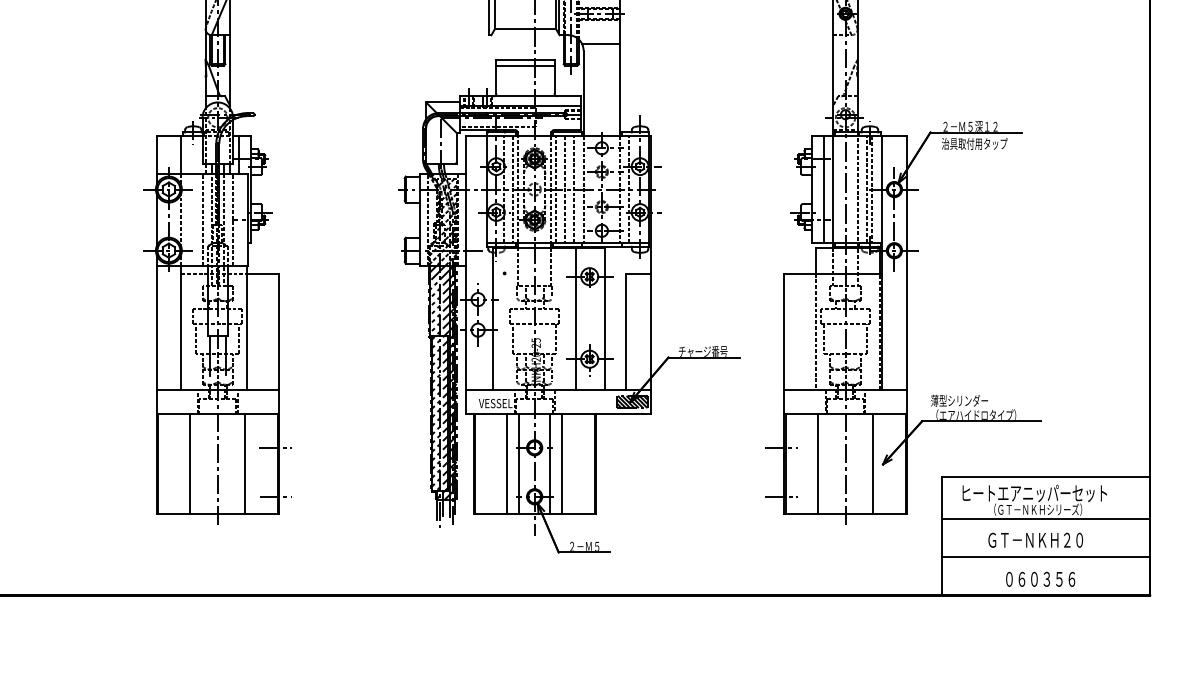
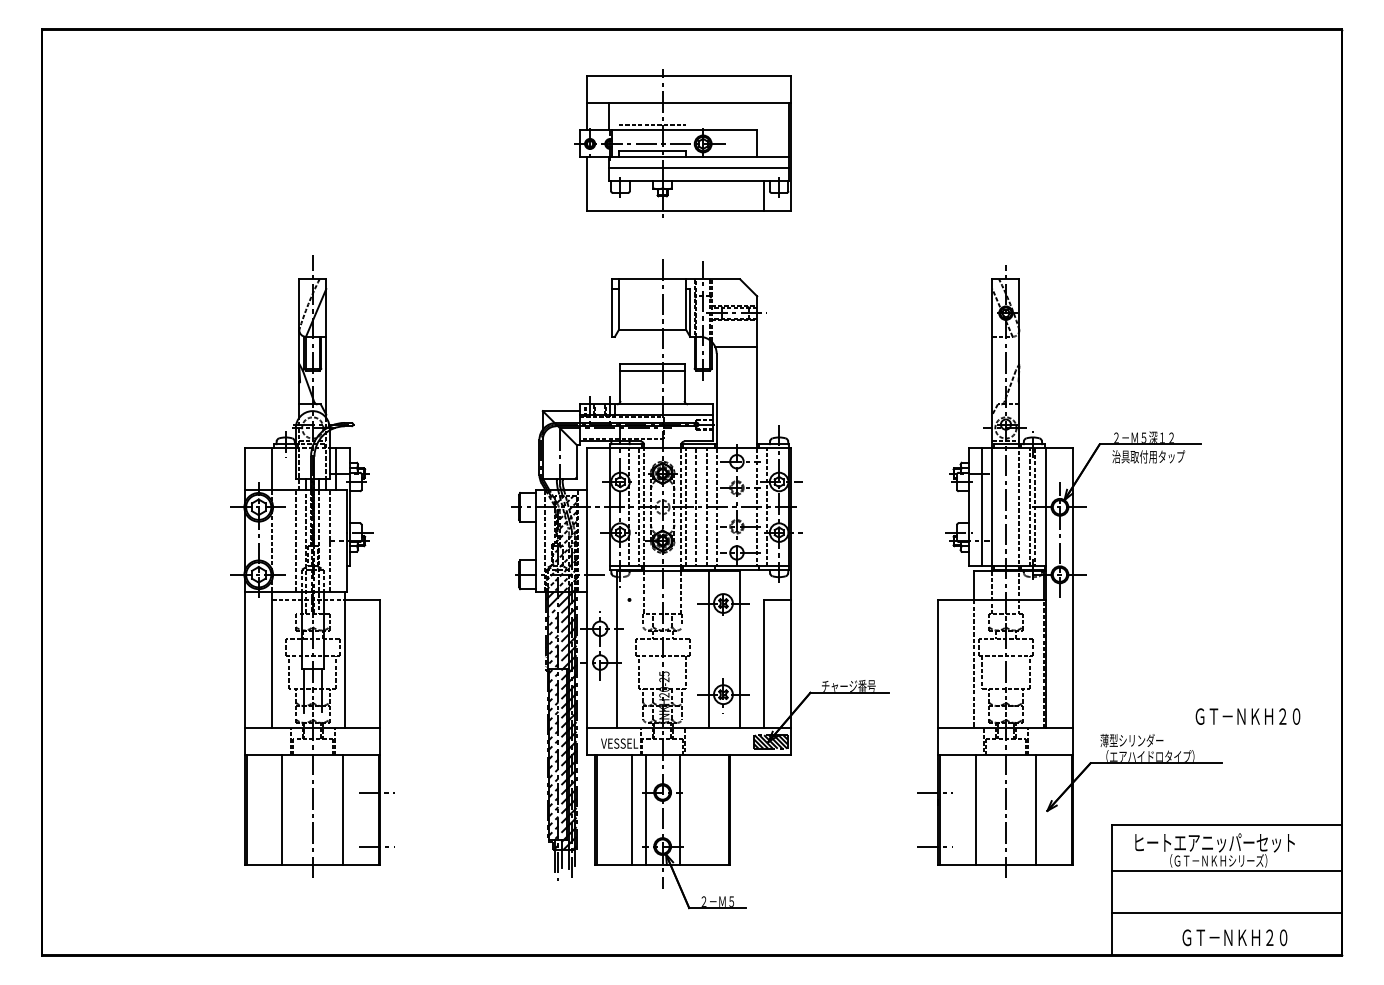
line: (562, 464) -> (693, 810), removed
text: (1035, 540) -> (1247, 716), moved
text: (1052, 579) -> (1234, 937), ０６０３５６ -> ＧＴ－ＮＫＨ２０

